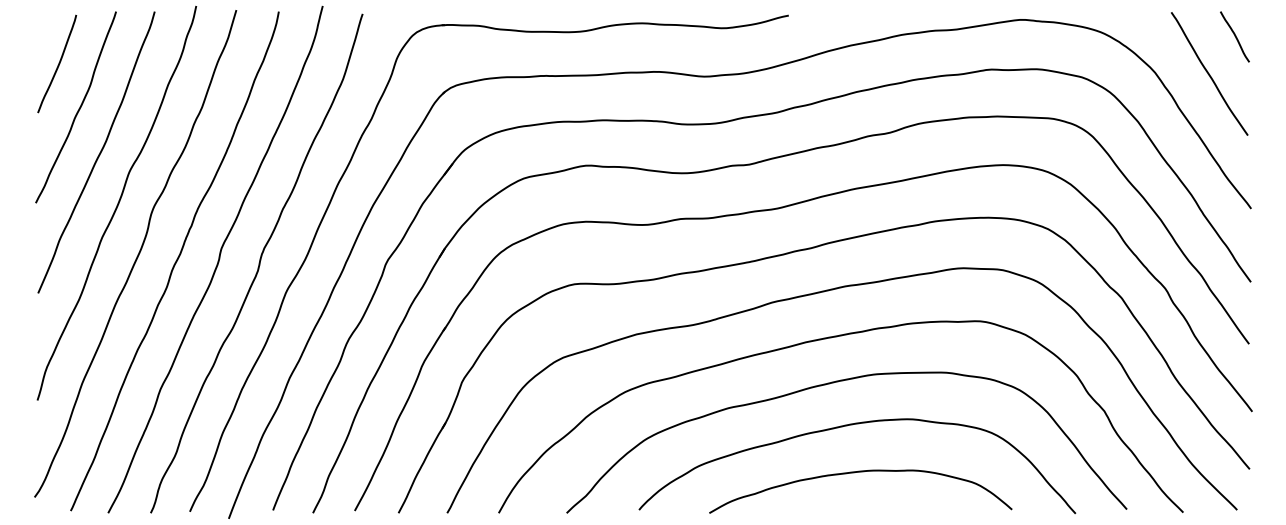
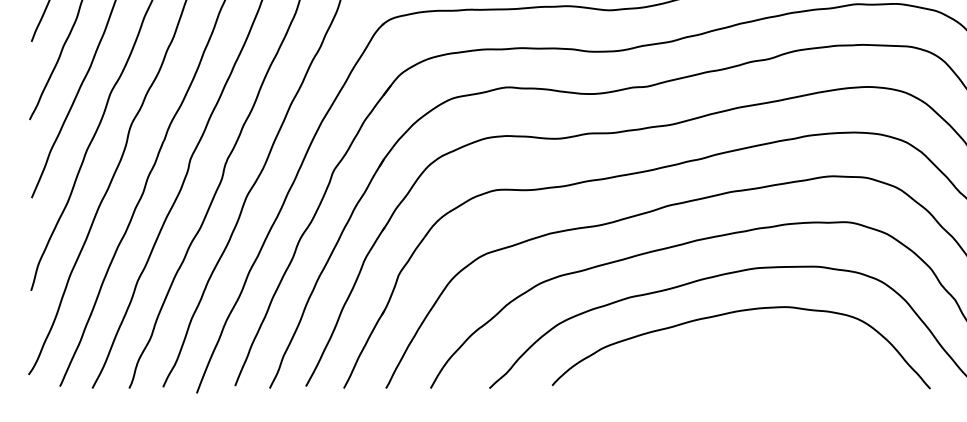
curve: (854, 473) -> (738, 354), removed

